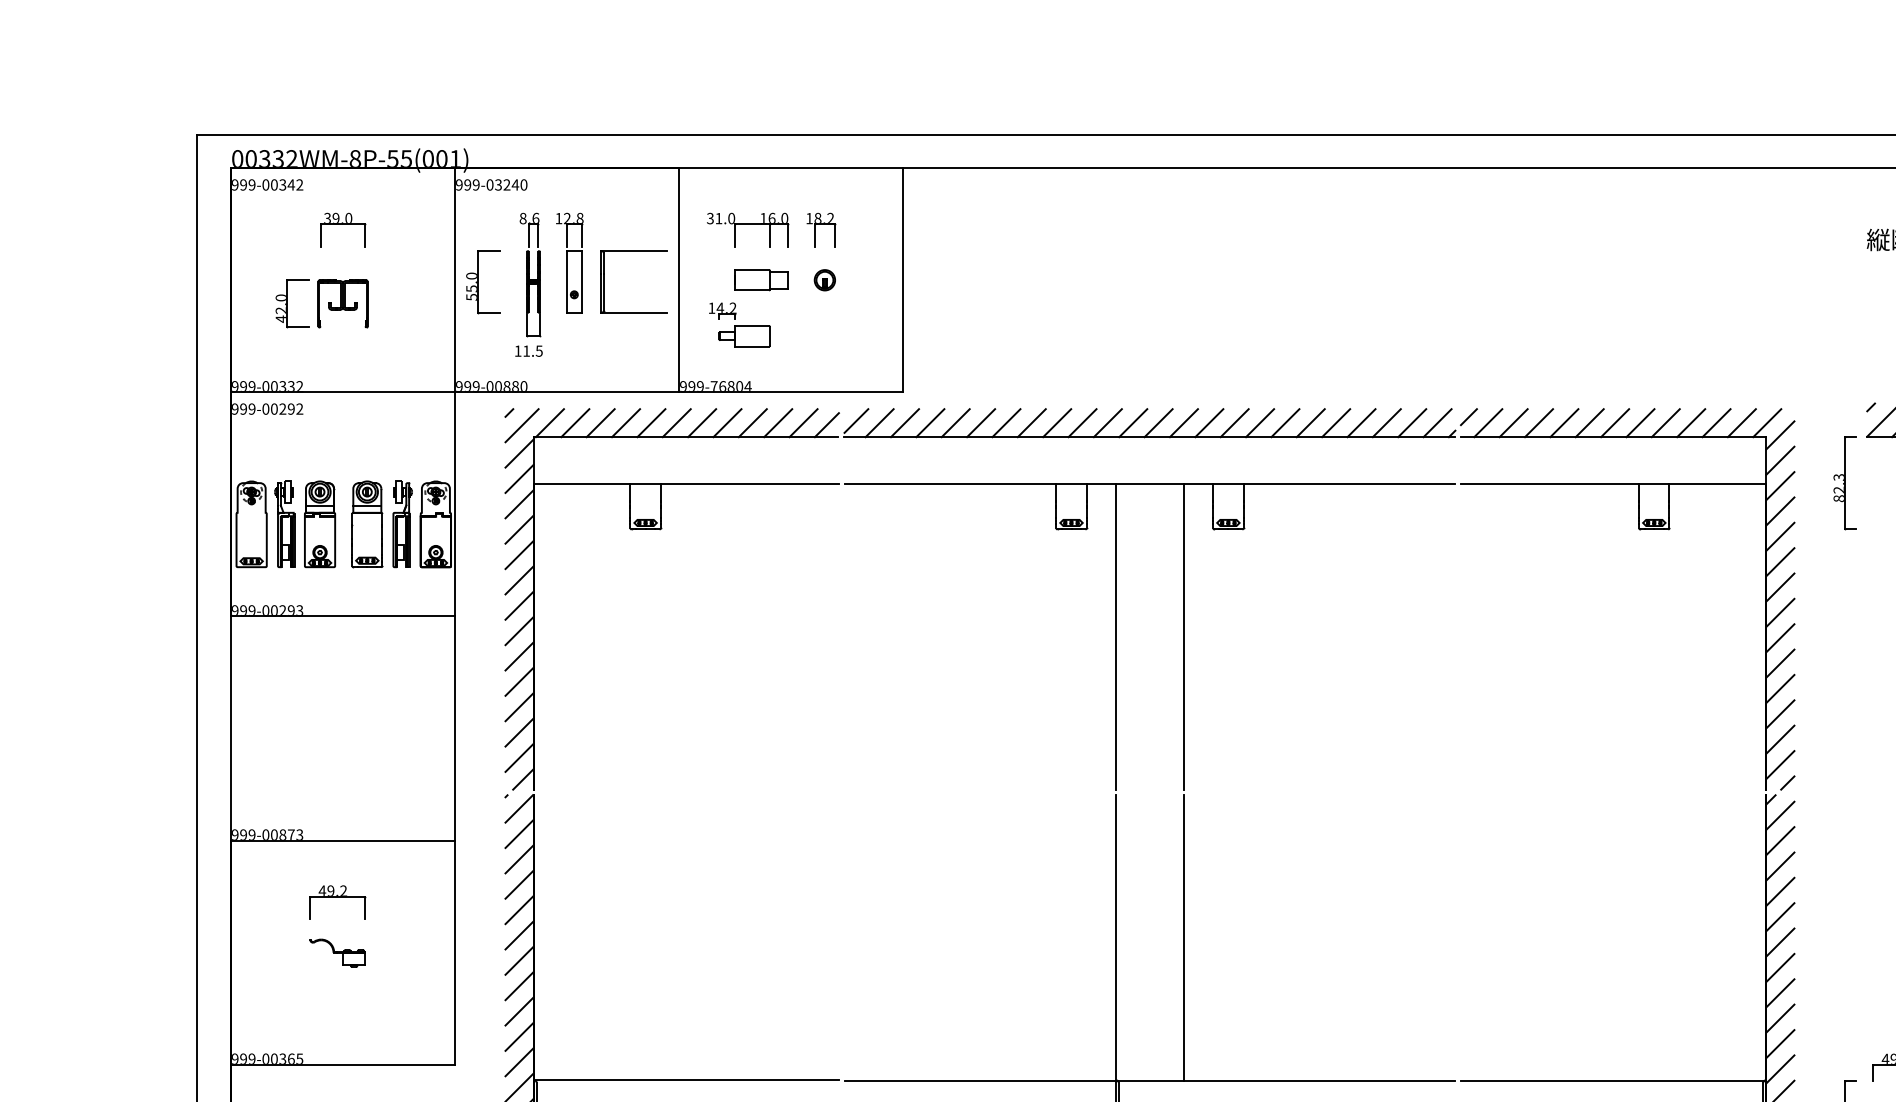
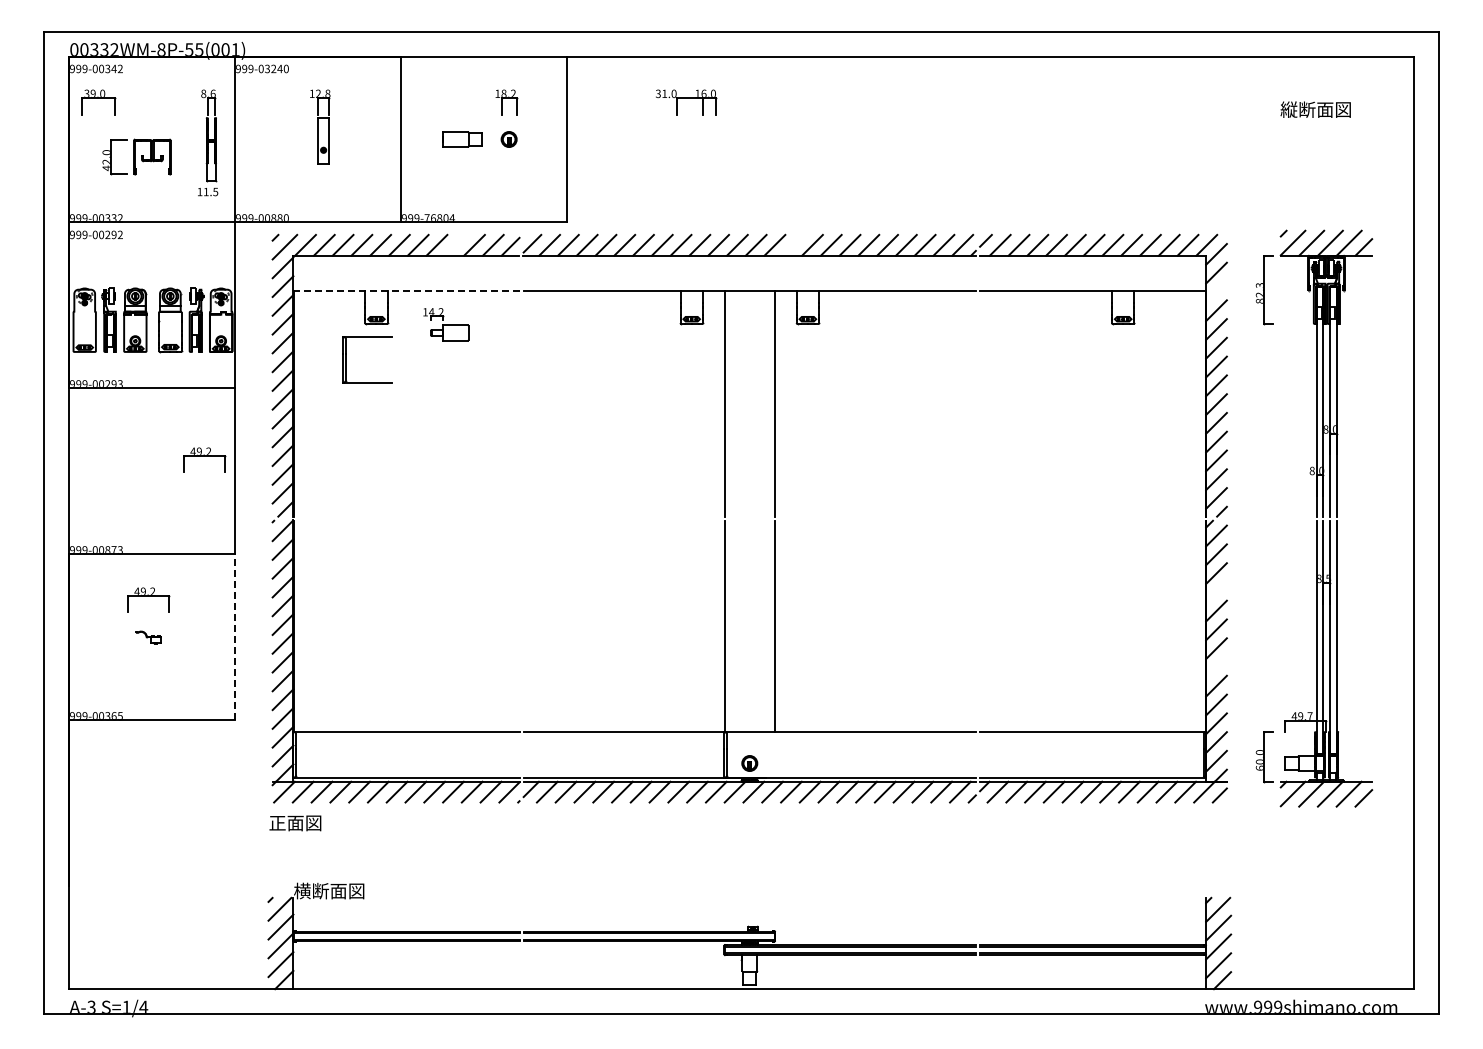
part: (343, 230) -> (98, 102), moved
part: (748, 230) -> (686, 102), moved
part: (605, 281) -> (346, 359), moved
part: (483, 282) -> (256, 141), removed
part: (529, 284) -> (208, 142), moved
part: (740, 324) -> (446, 324), moved
line: (752, 422) -> (455, 244), removed
line: (1208, 422) -> (793, 244), removed
line: (684, 484) -> (405, 290), solid -> dashed
line: (1780, 485) -> (1216, 291), removed
part: (413, 712) -> (204, 459), added
line: (1780, 890) -> (1216, 591), removed
part: (337, 952) -> (148, 637), size x0.6
line: (455, 952) -> (235, 637), solid -> dashed
line: (1780, 993) -> (1216, 667), removed

